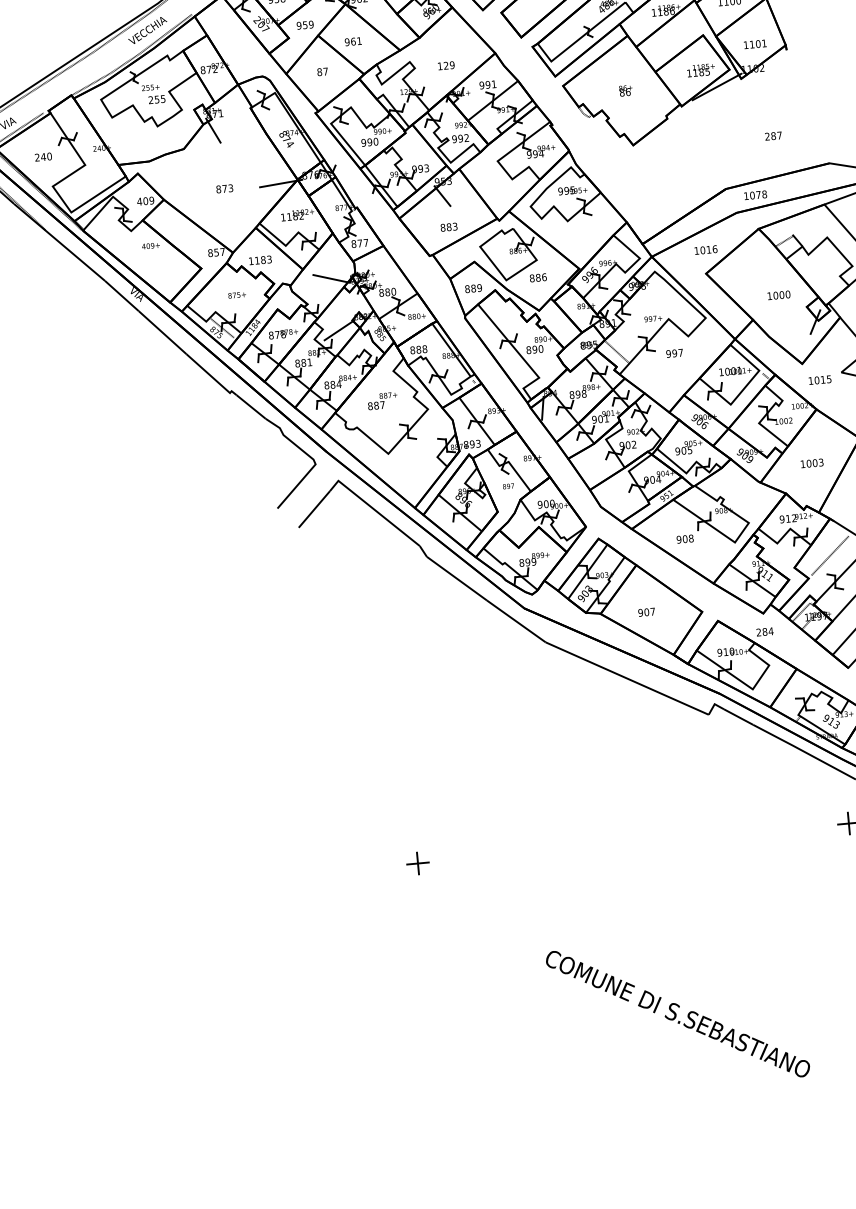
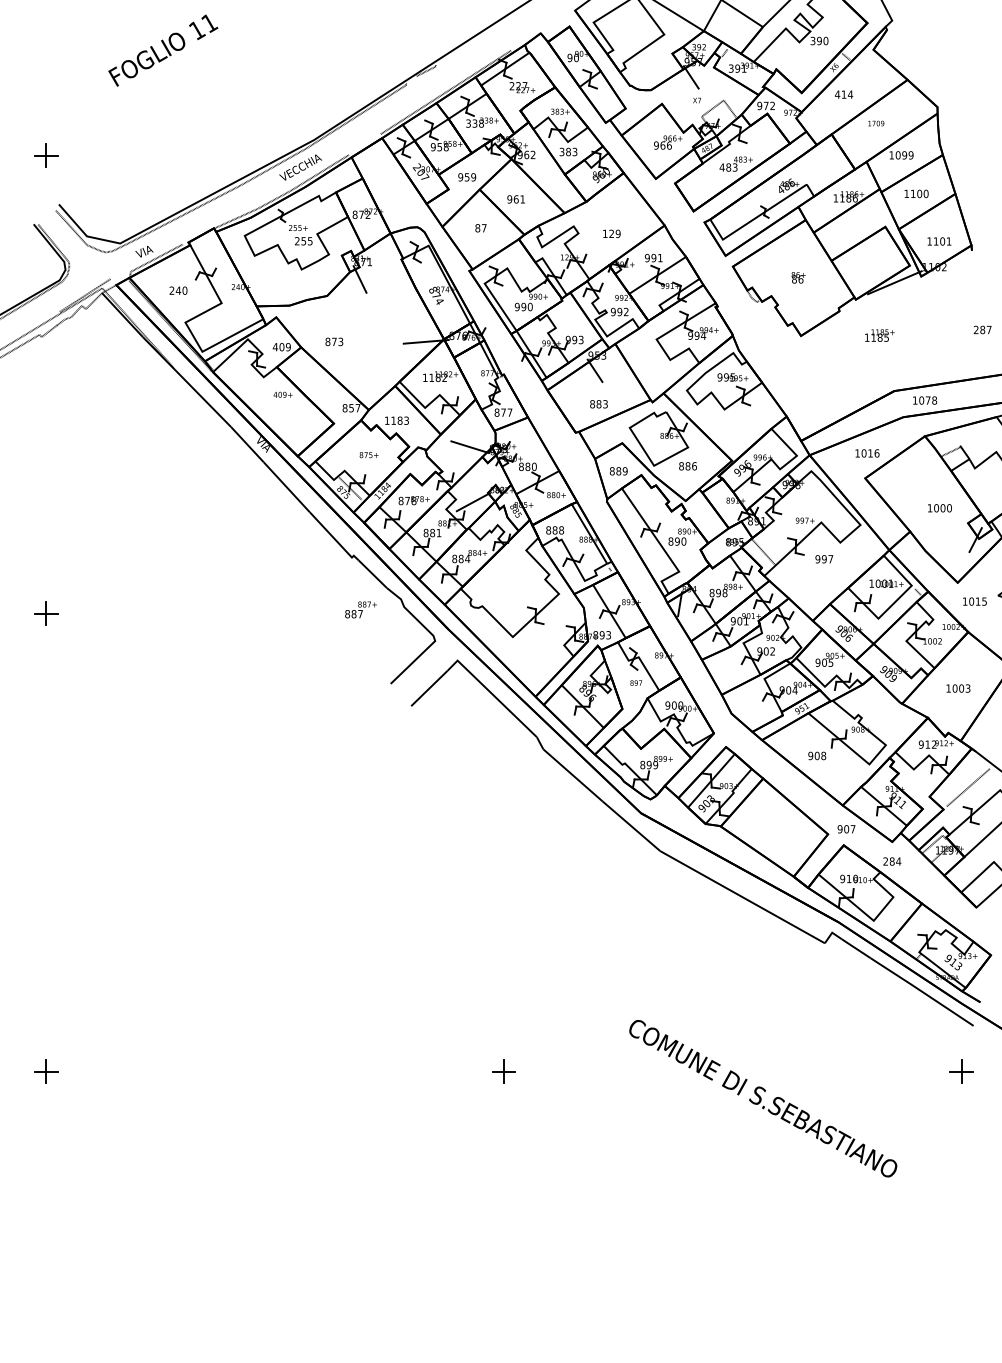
text: (700, 70) -> (879, 335), moved
text: (773, 135) -> (982, 329), moved
text: (224, 188) -> (334, 341), moved
text: (382, 400) -> (360, 609), moved
text: (646, 612) -> (846, 829), moved
text: (678, 1013) -> (763, 1098), moved

